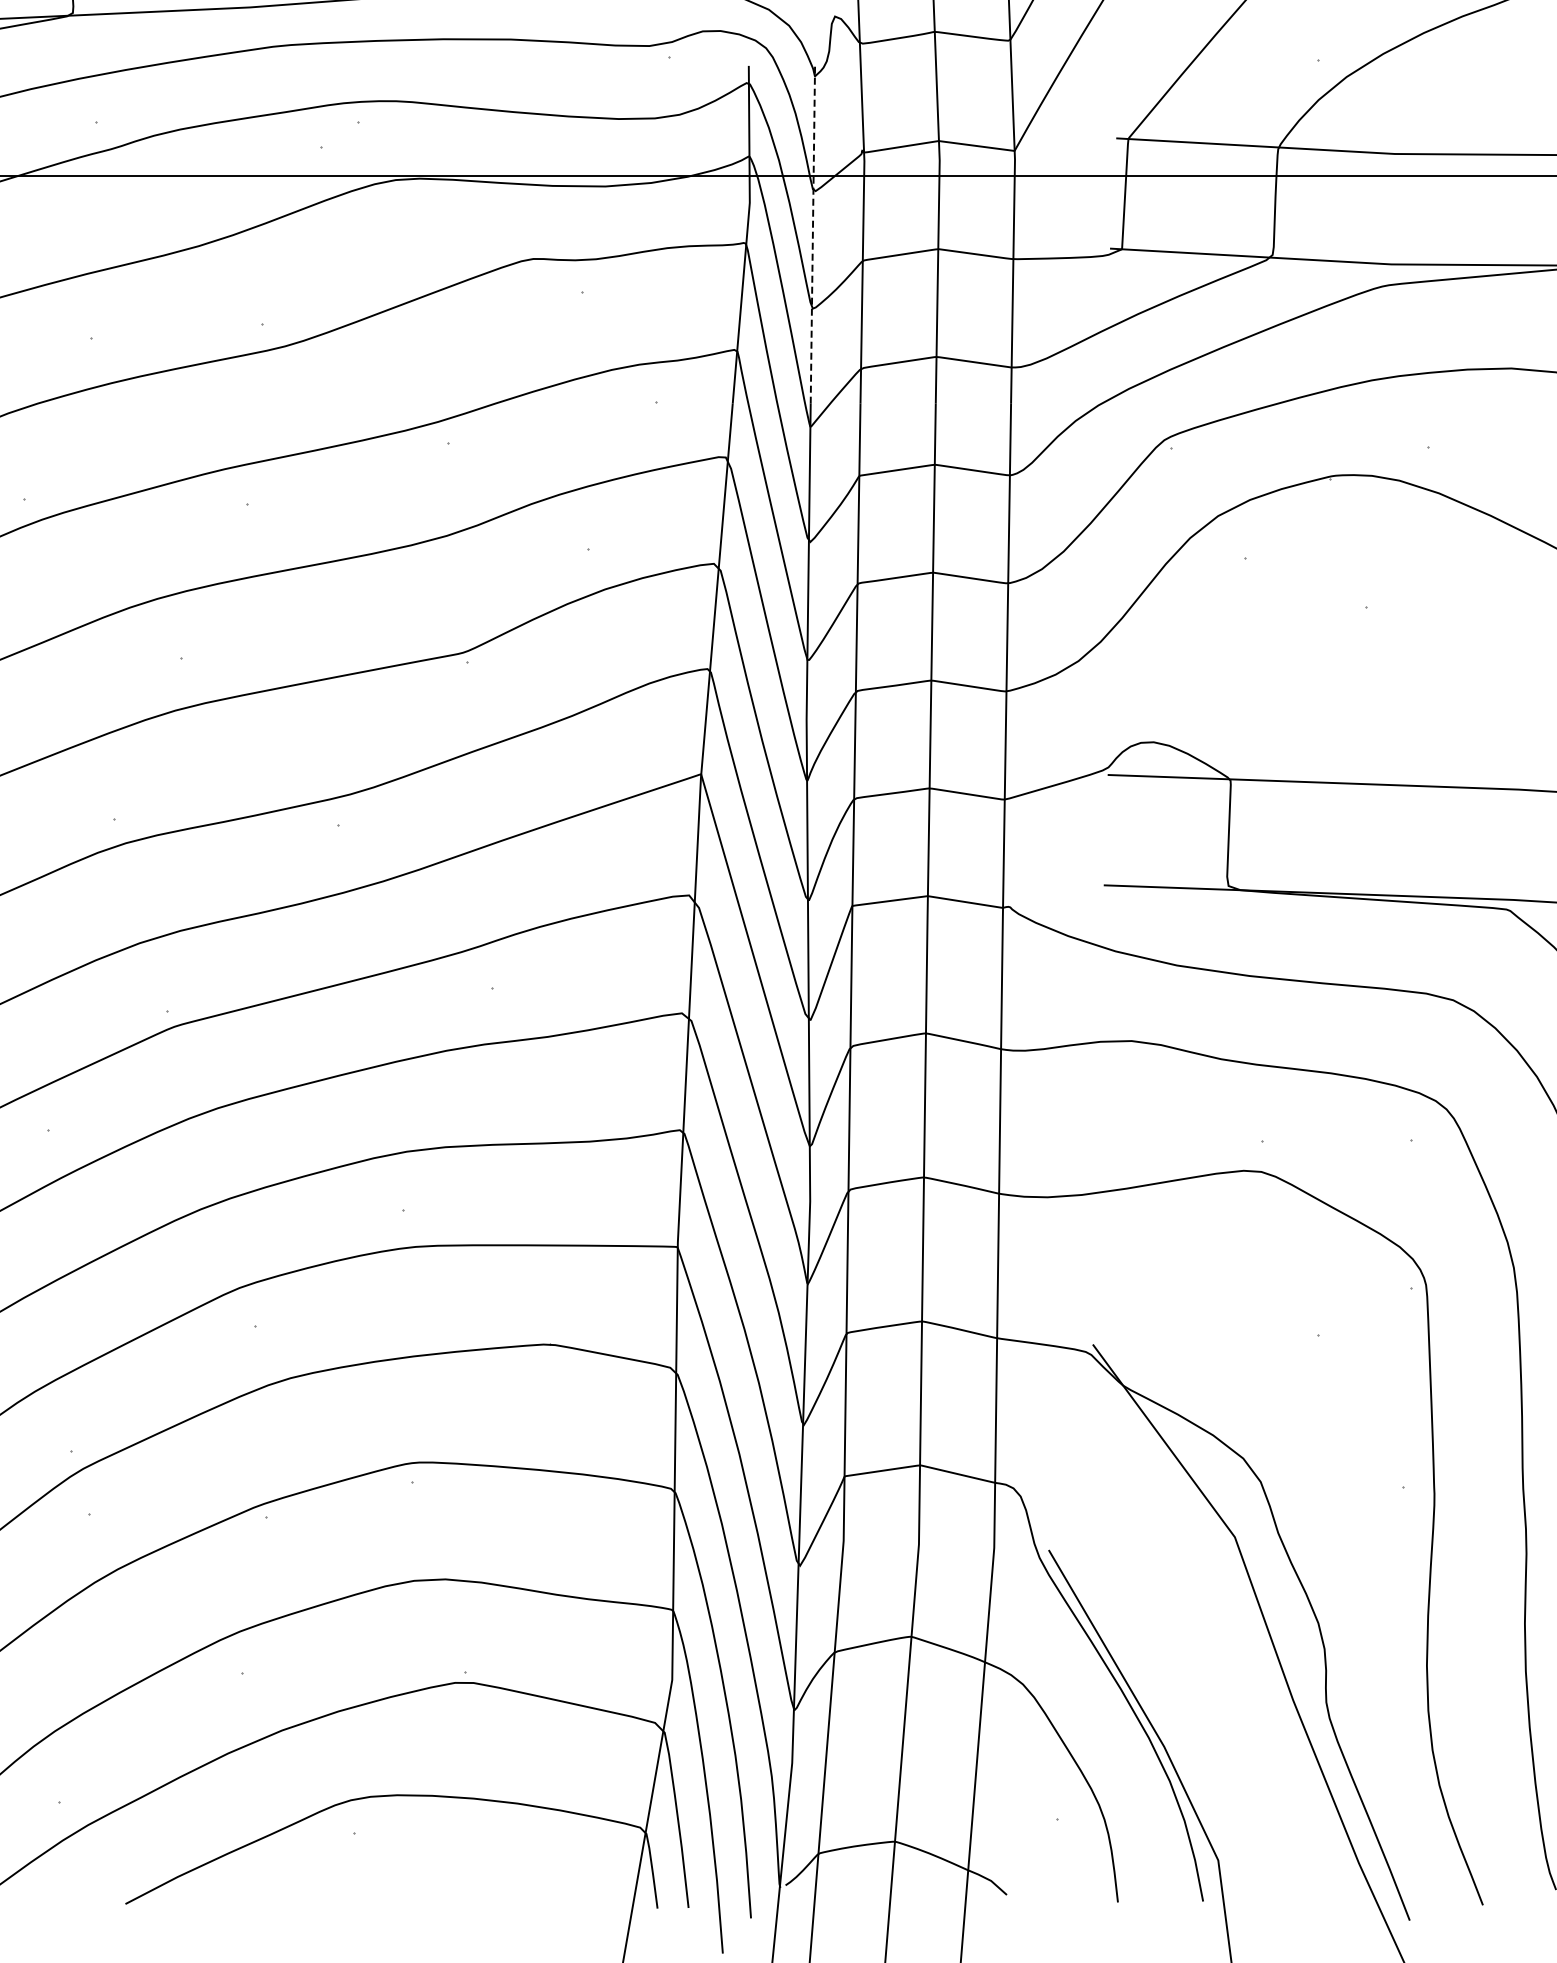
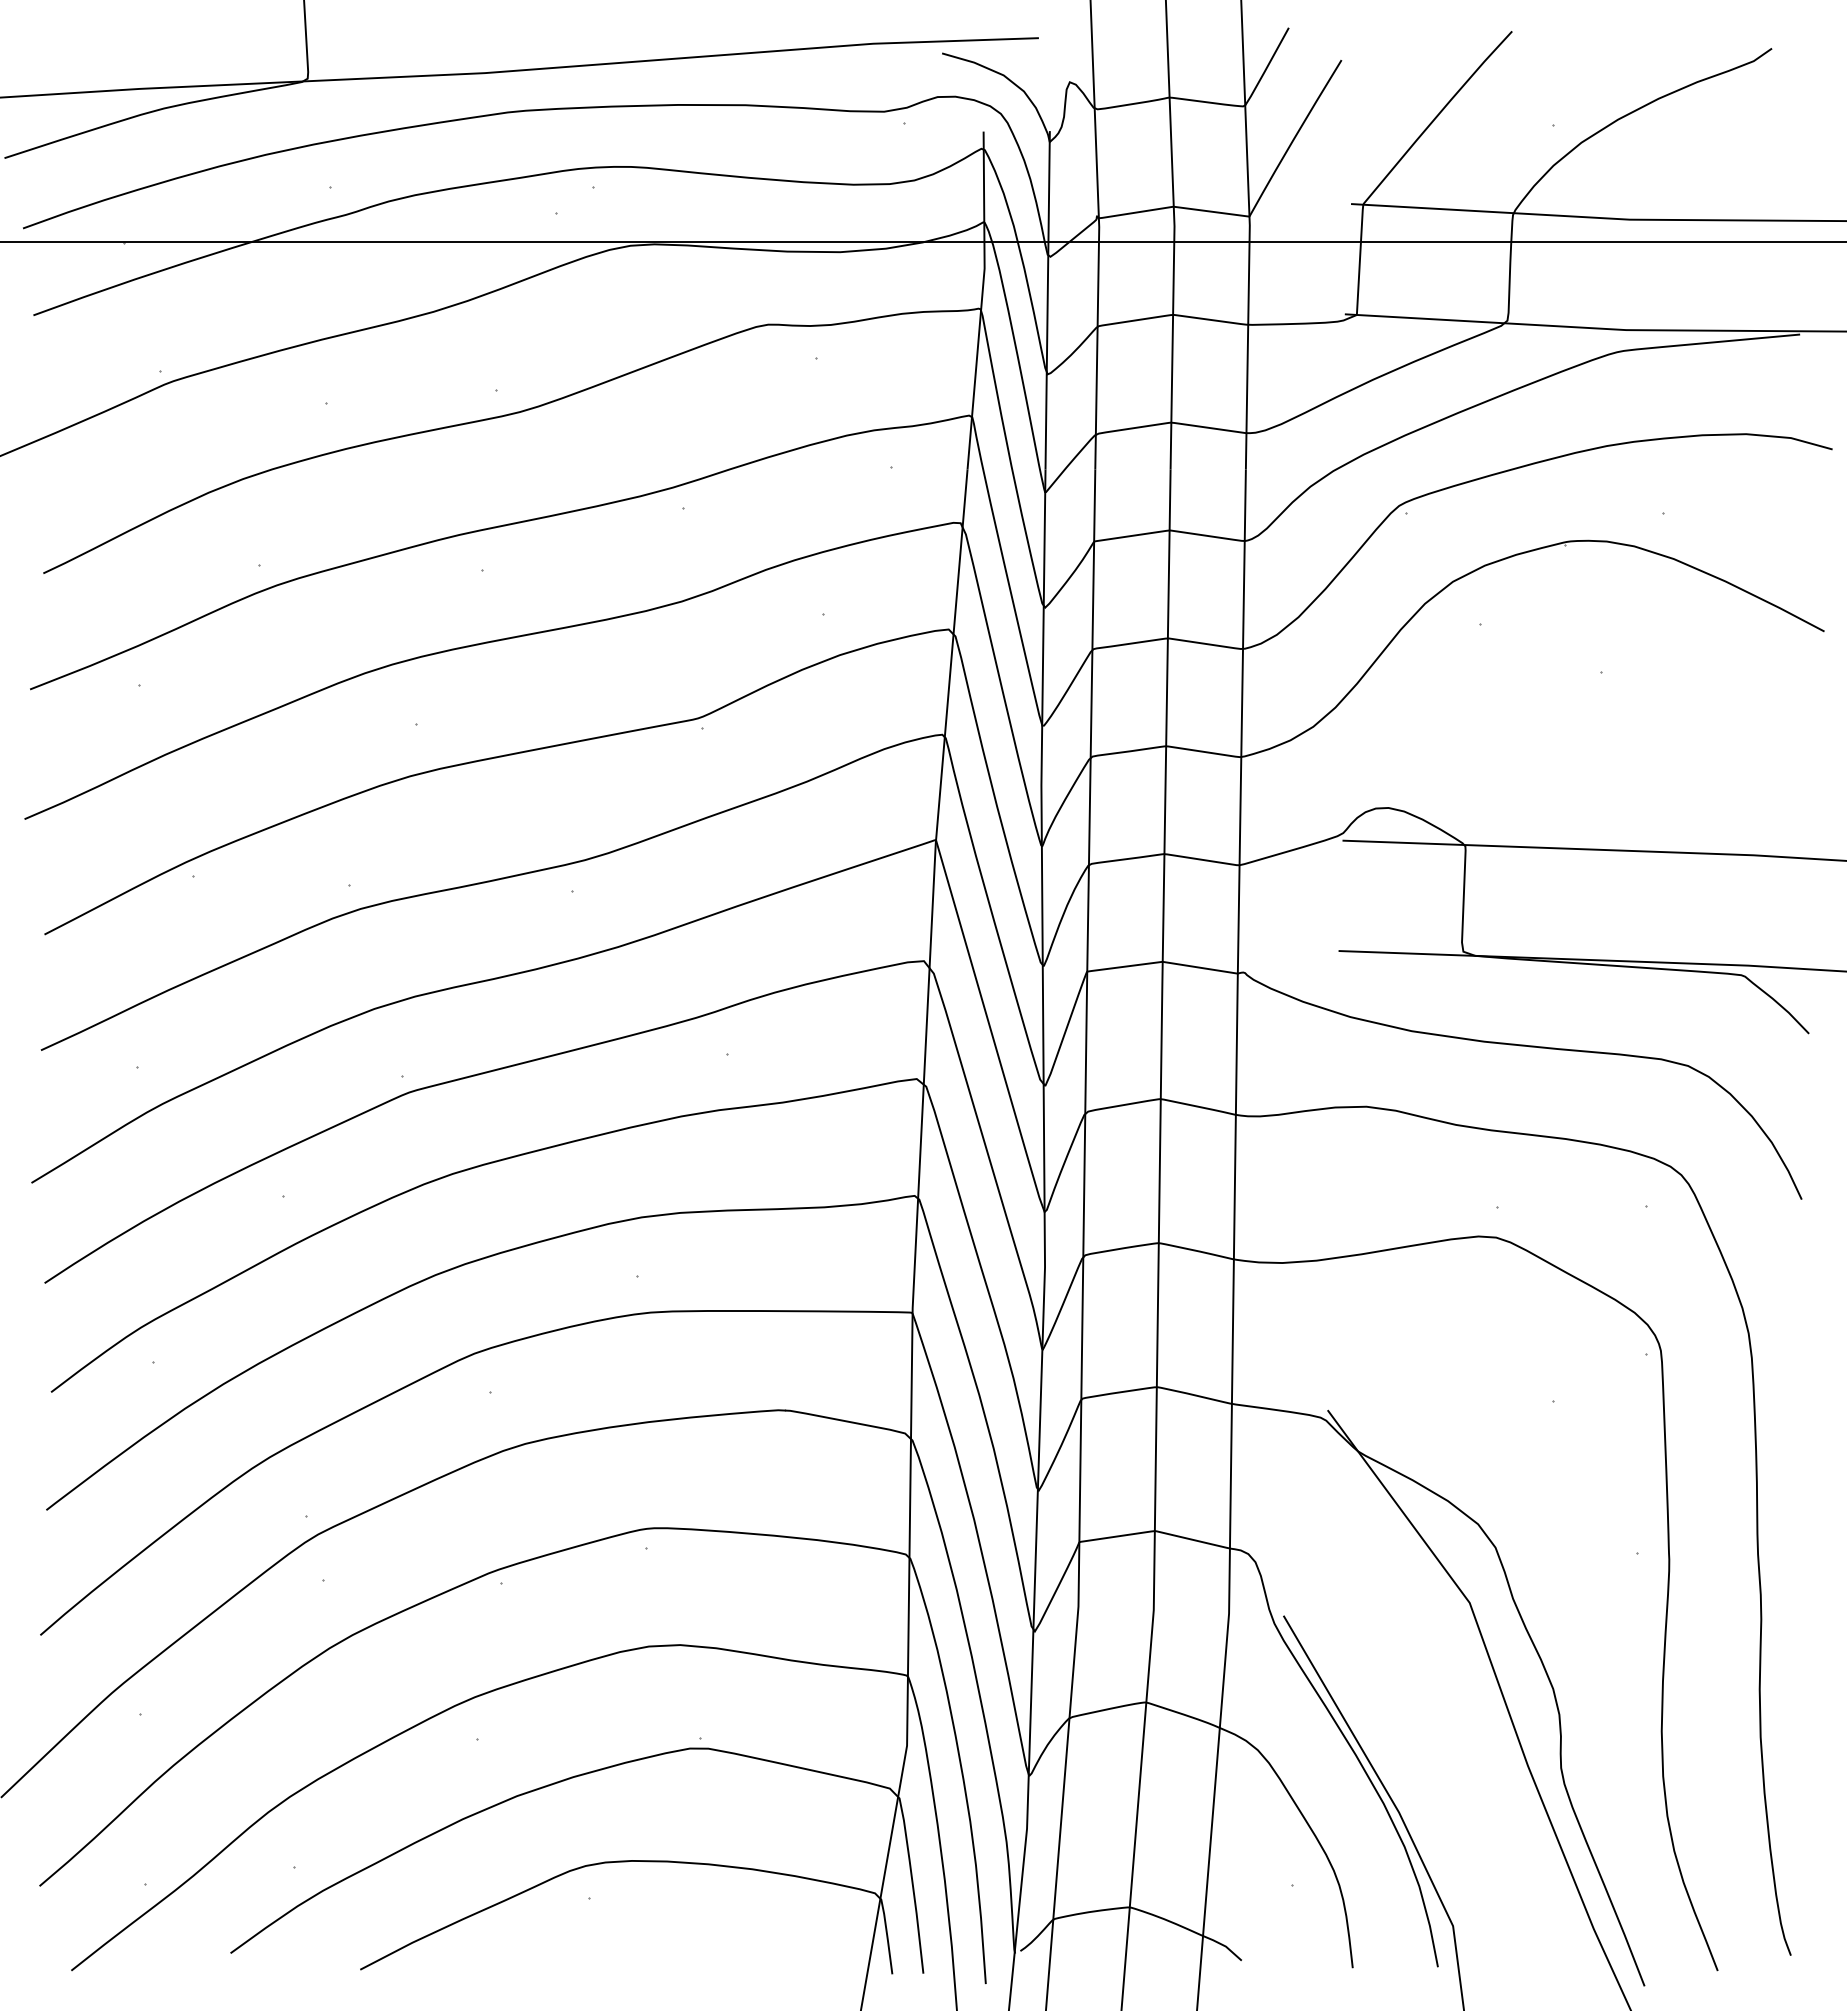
line: (812, 233) -> (1047, 299), dashed -> solid

